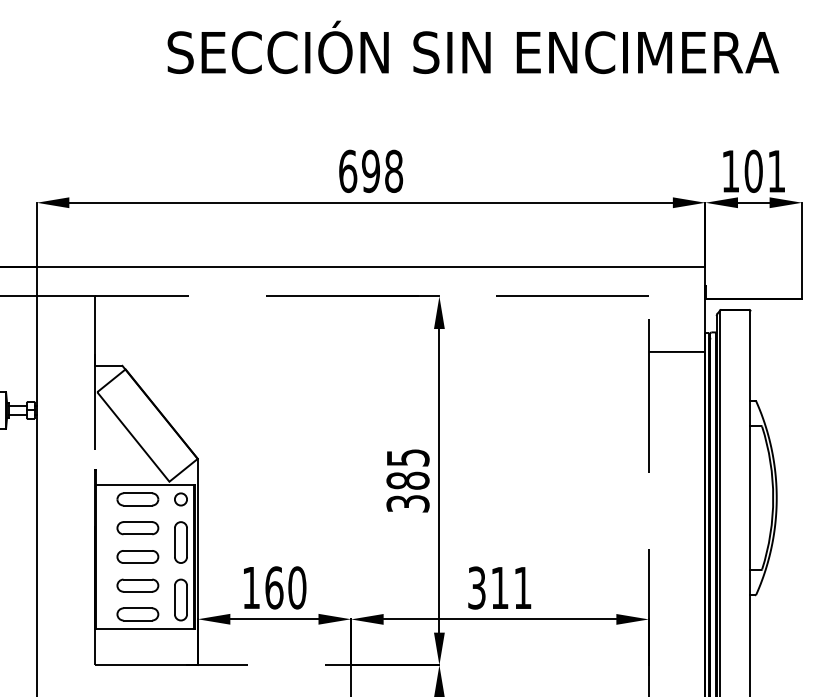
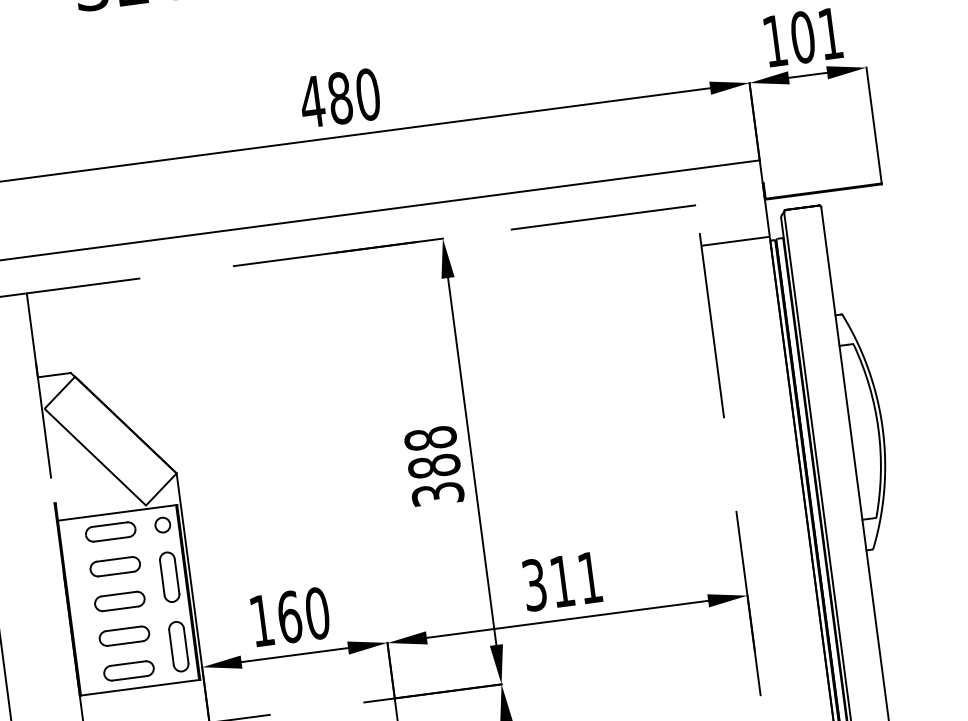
text: (370, 171) -> (339, 98), 698 -> 480
line: (676, 351) -> (734, 240), moved
text: (407, 457) -> (429, 438), 385 -> 388

